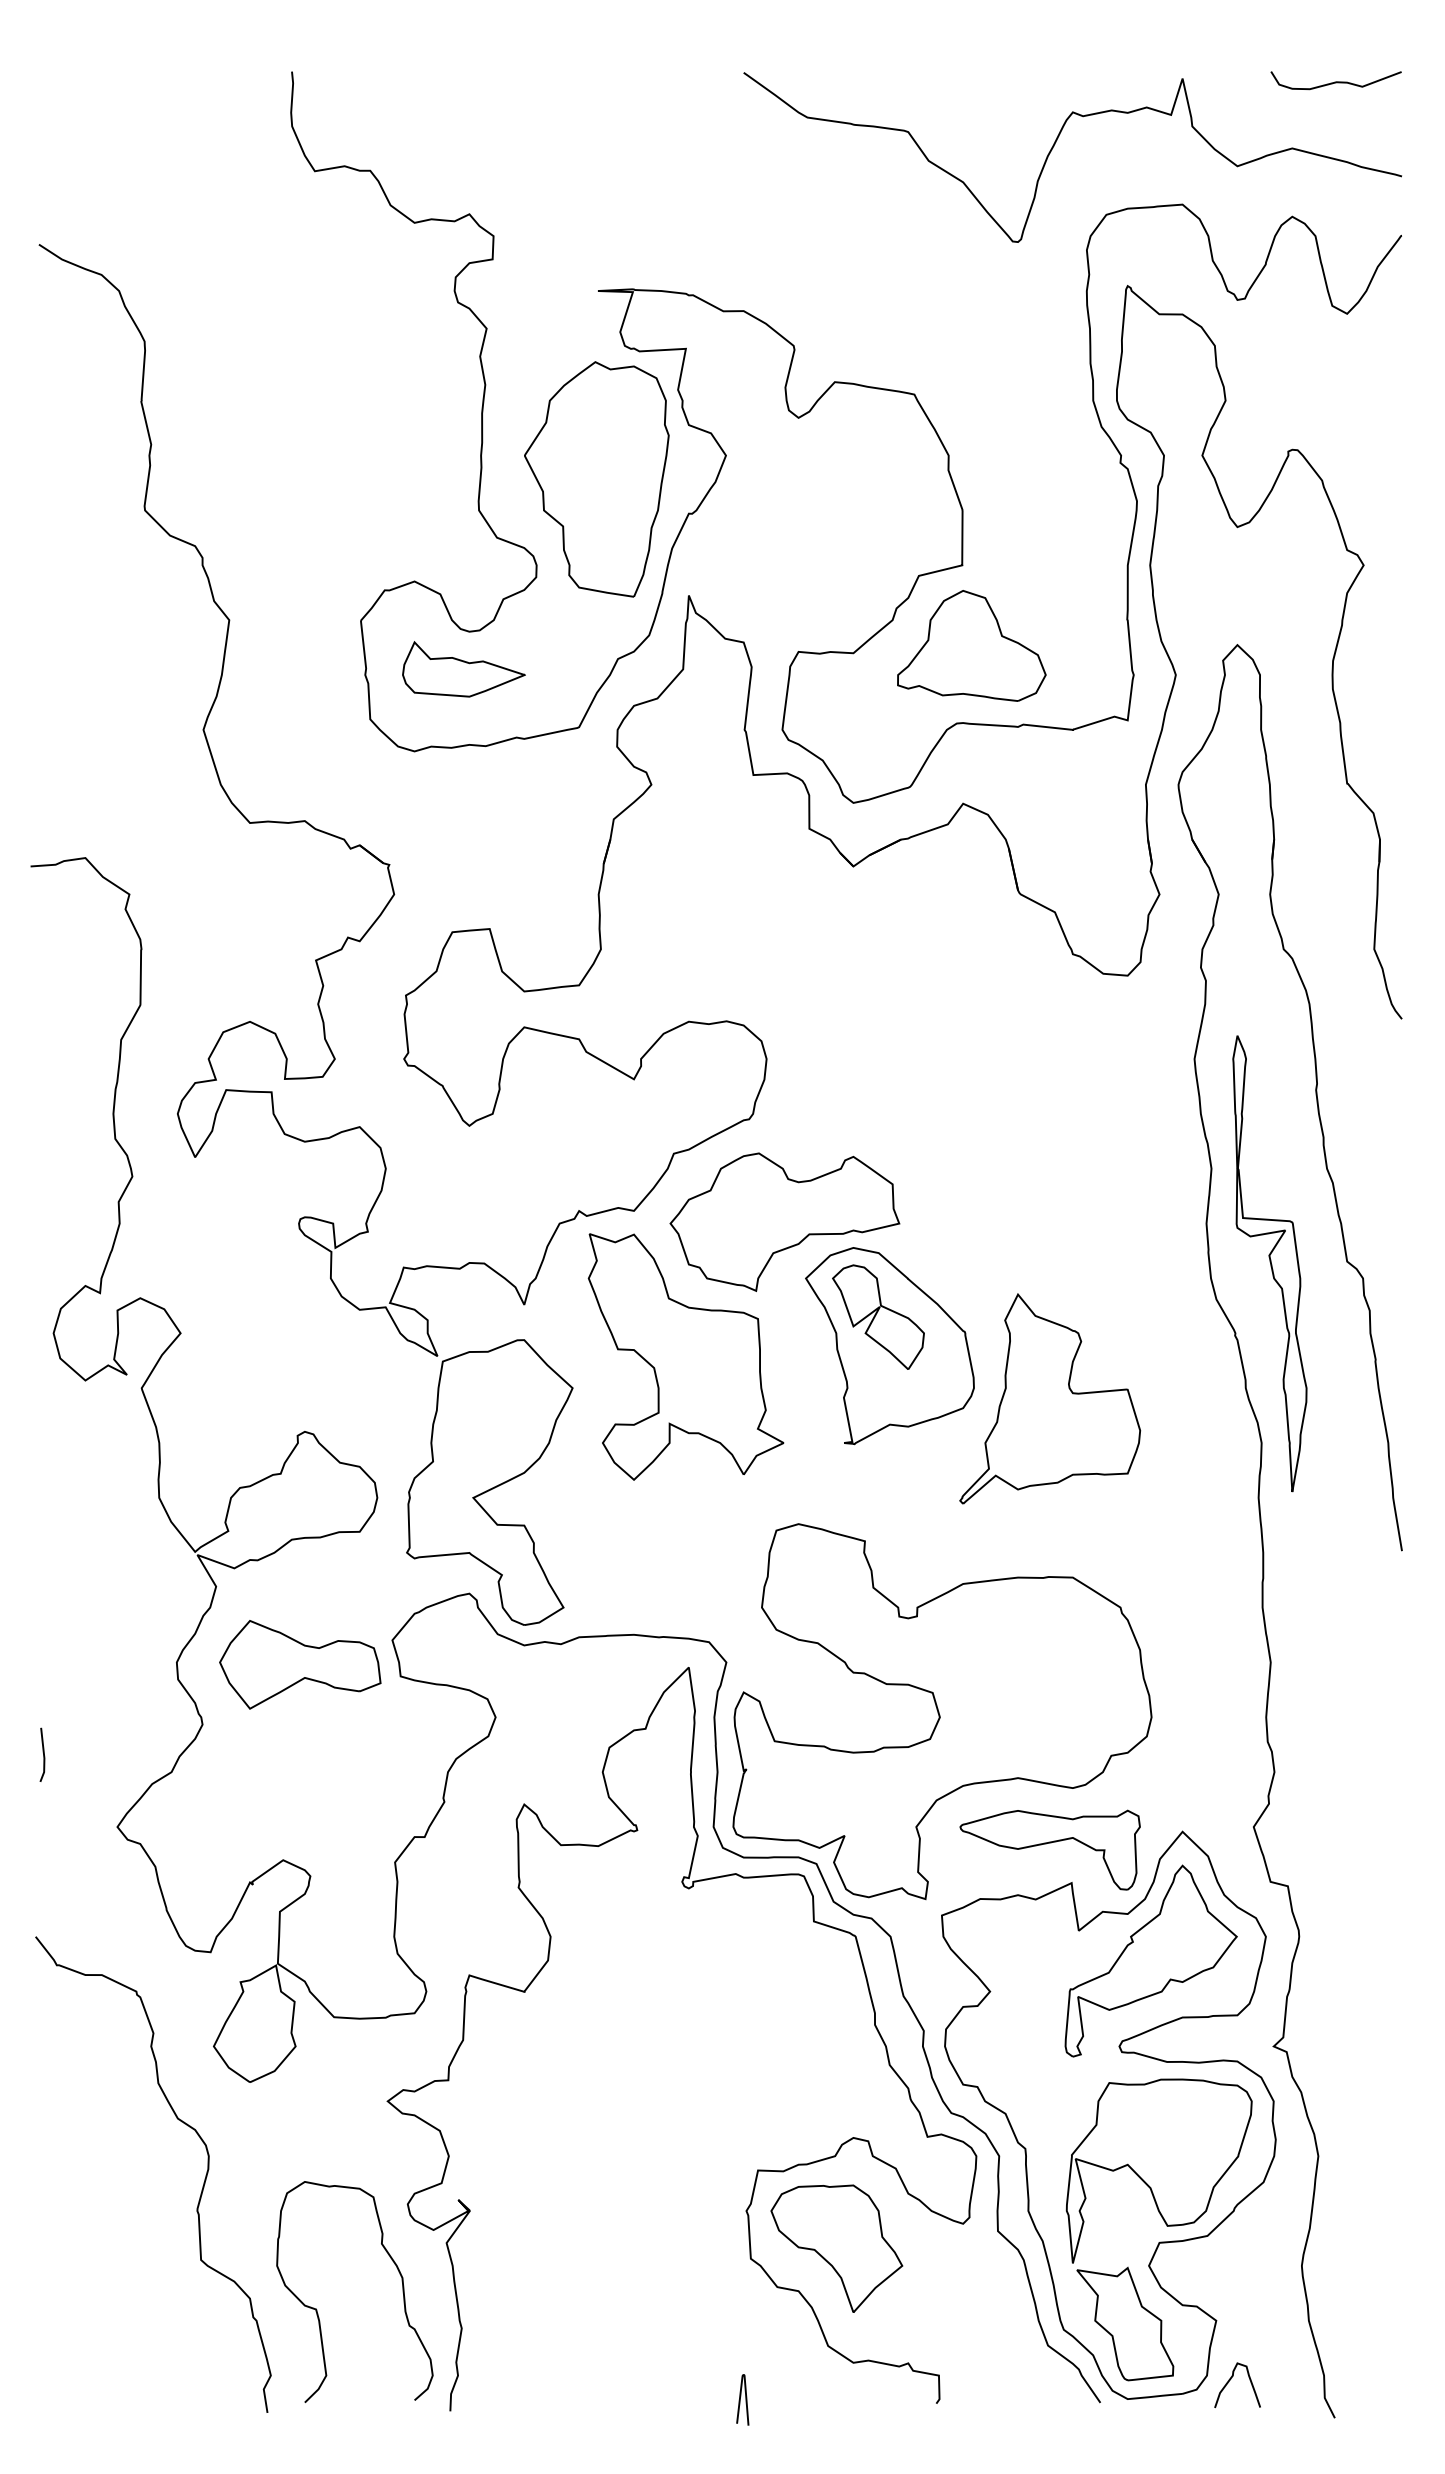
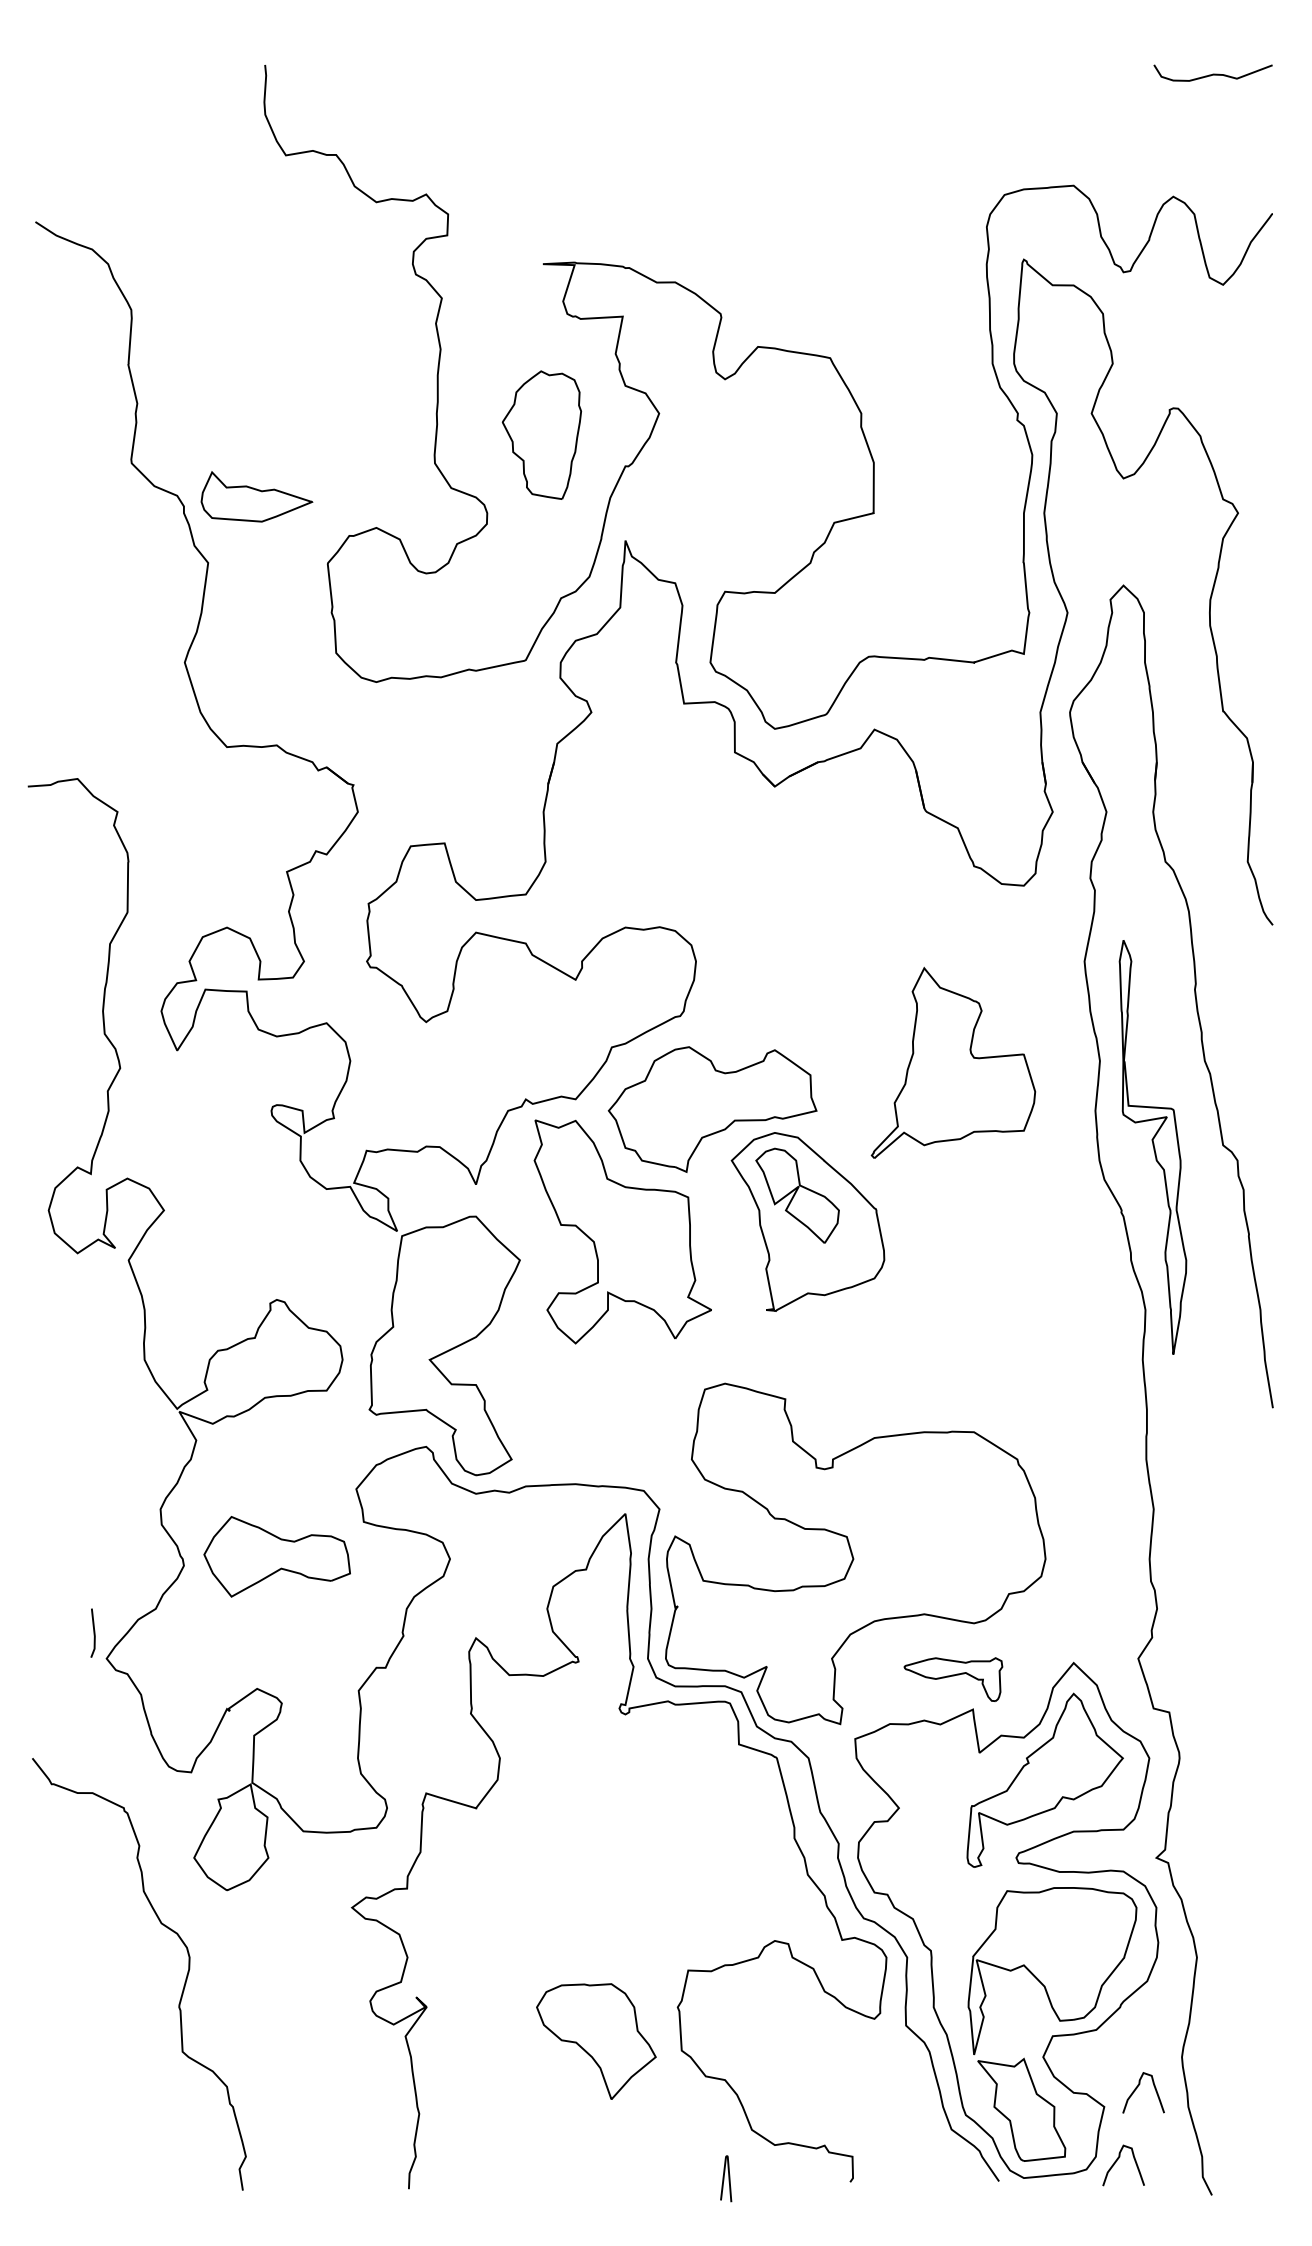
curve: (1053, 148) -> (956, 134), removed
part: (596, 479) -> (541, 435), size x0.6
part: (971, 645) -> (882, 585), removed
part: (463, 669) -> (256, 497), moved
part: (1050, 1398) -> (953, 1062), moved
part: (300, 1664) -> (277, 1556), moved
line: (43, 1754) -> (94, 1632), moved
part: (1049, 1849) -> (952, 1679), size x0.6
part: (836, 2248) -> (596, 2041), moved
curve: (1253, 2299) -> (1138, 2087), added
curve: (317, 2309) -> (288, 2096), removed
curve: (740, 2399) -> (724, 2178), moved

